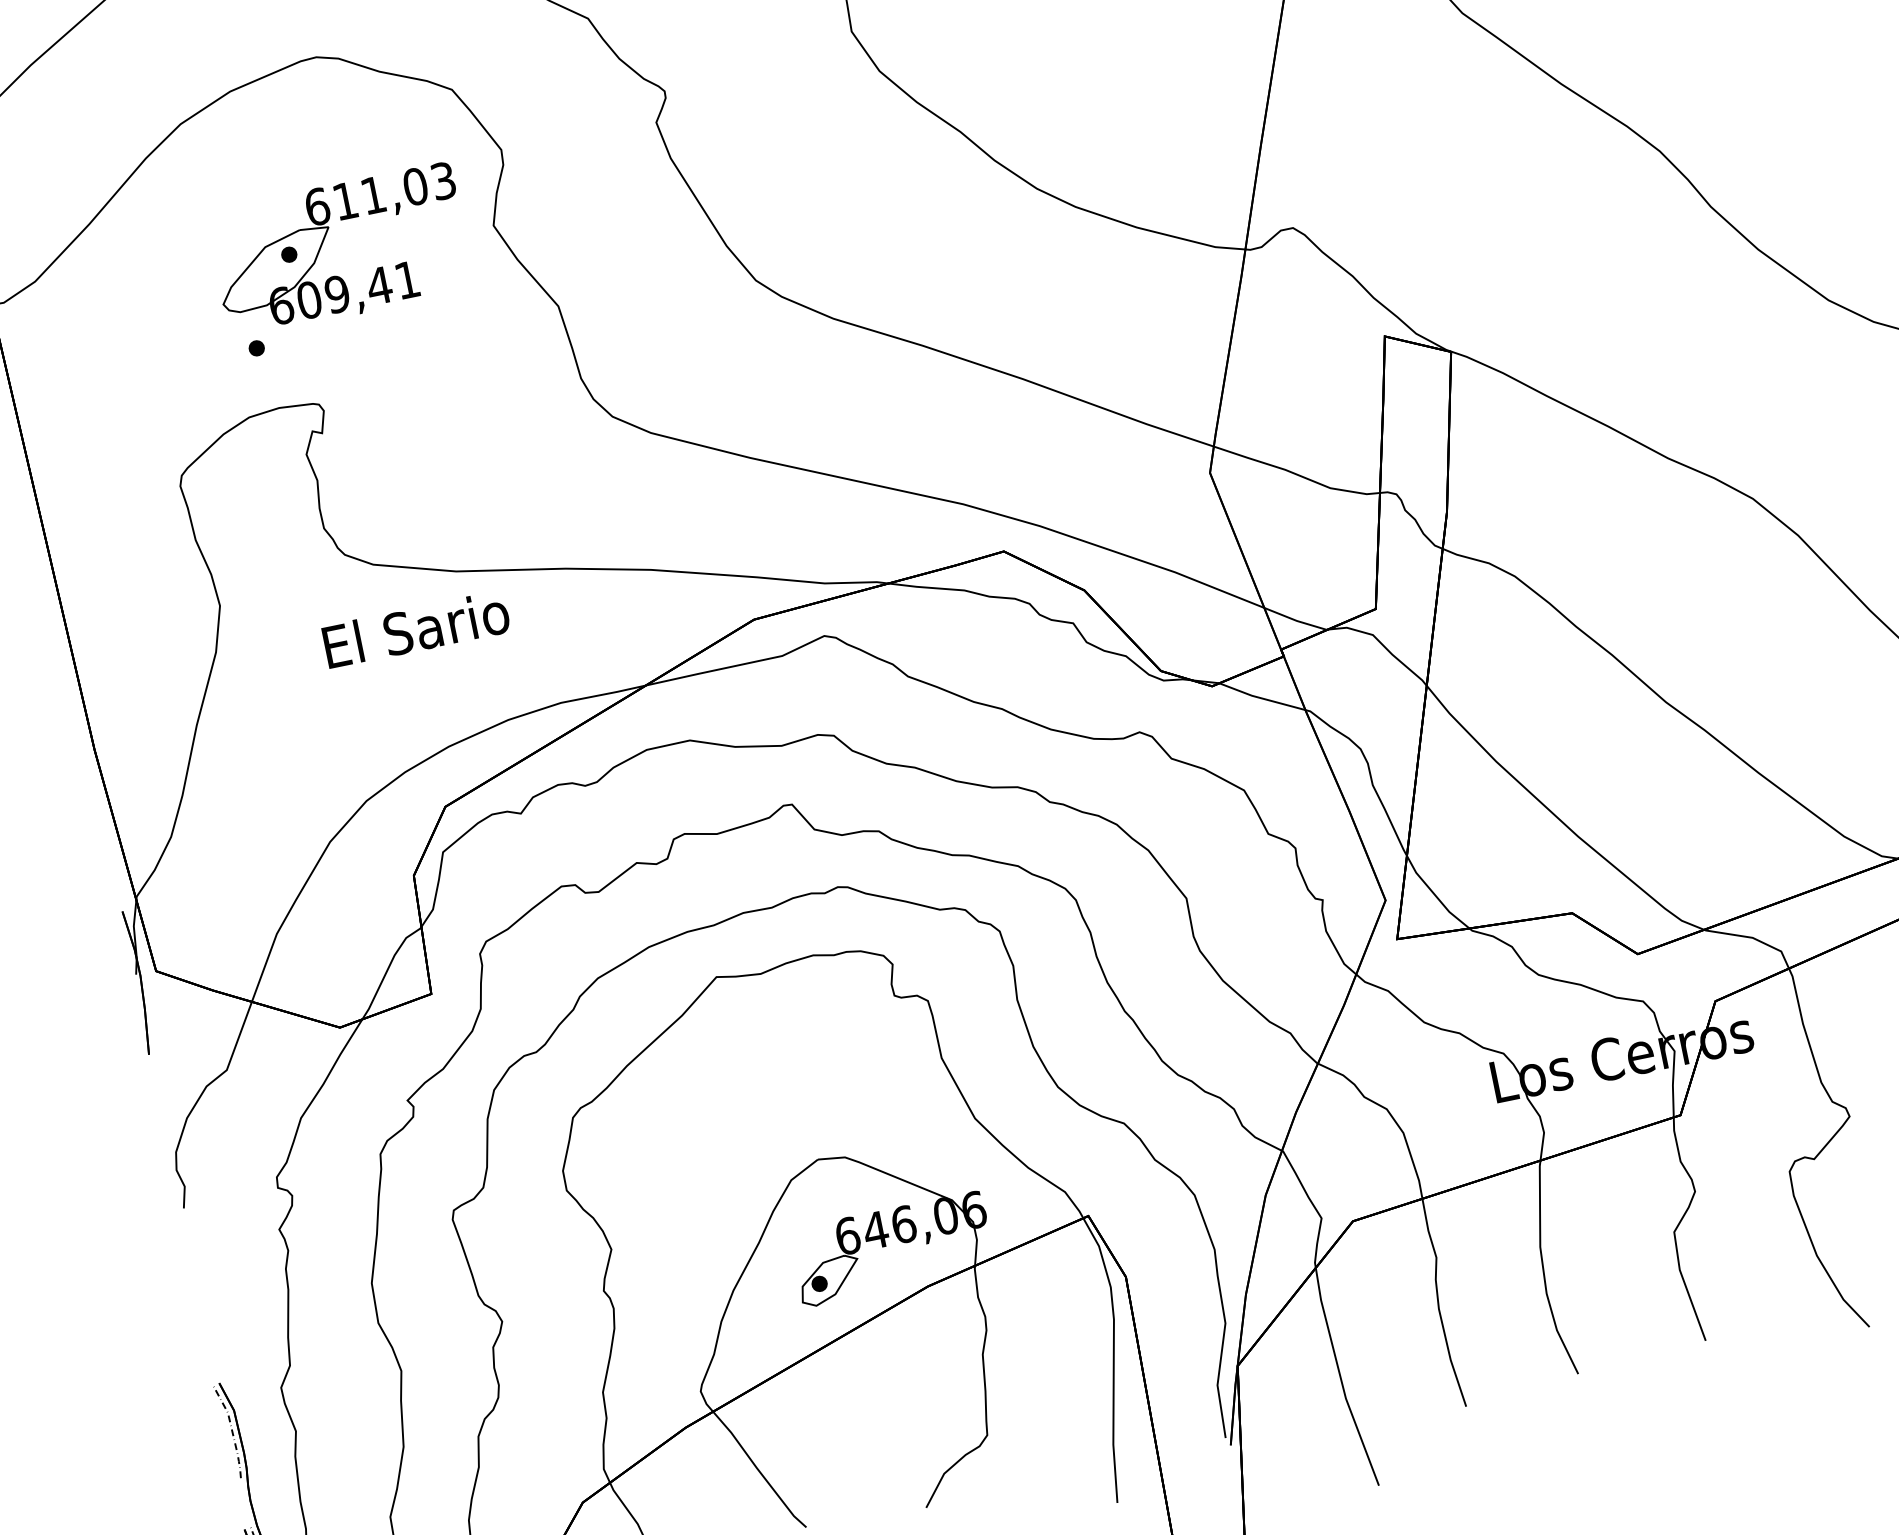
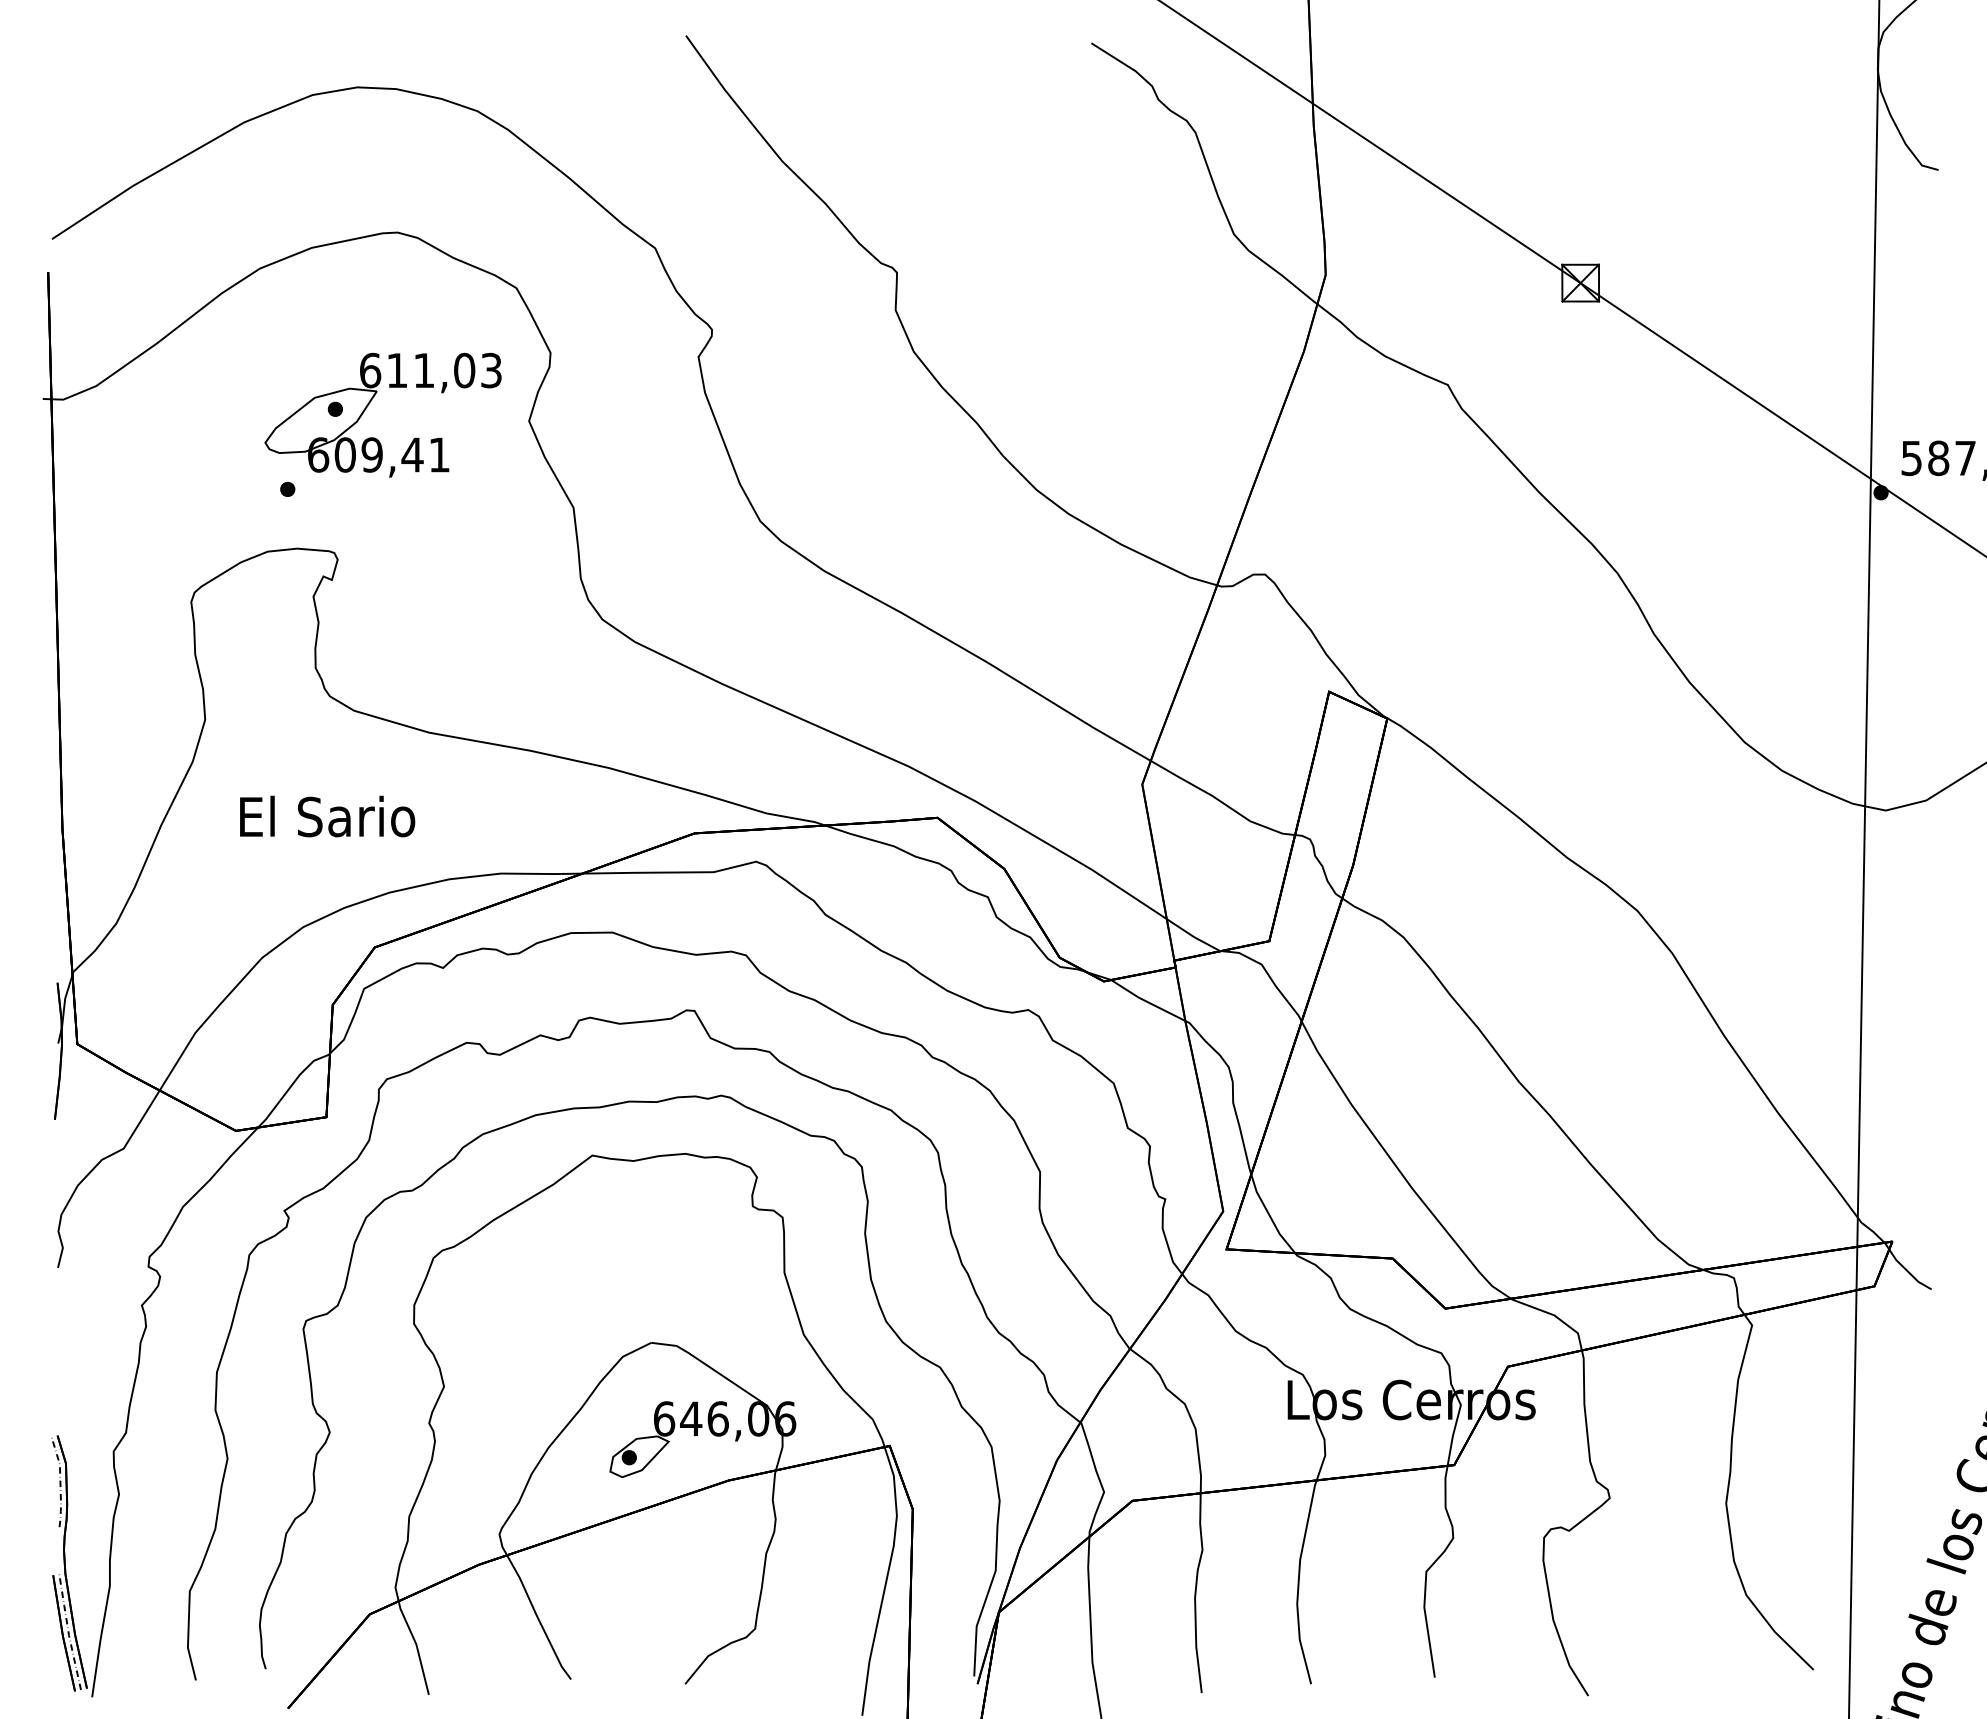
text: (416, 629) -> (327, 816), moved

